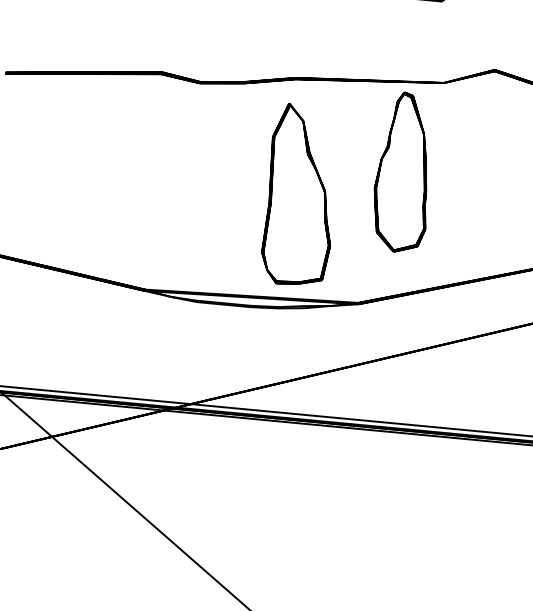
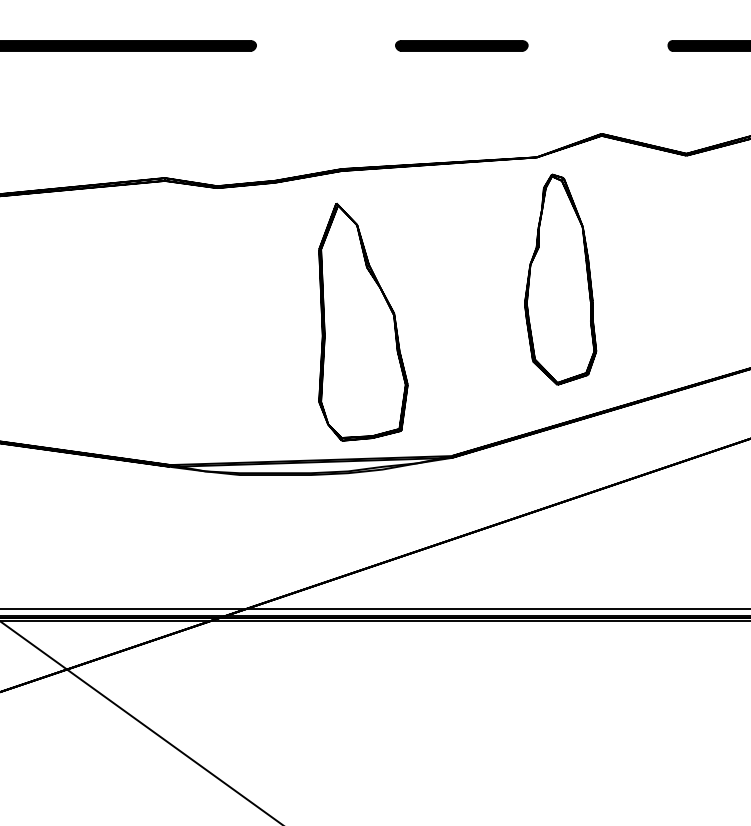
part: (403, 172) -> (560, 279), moved

